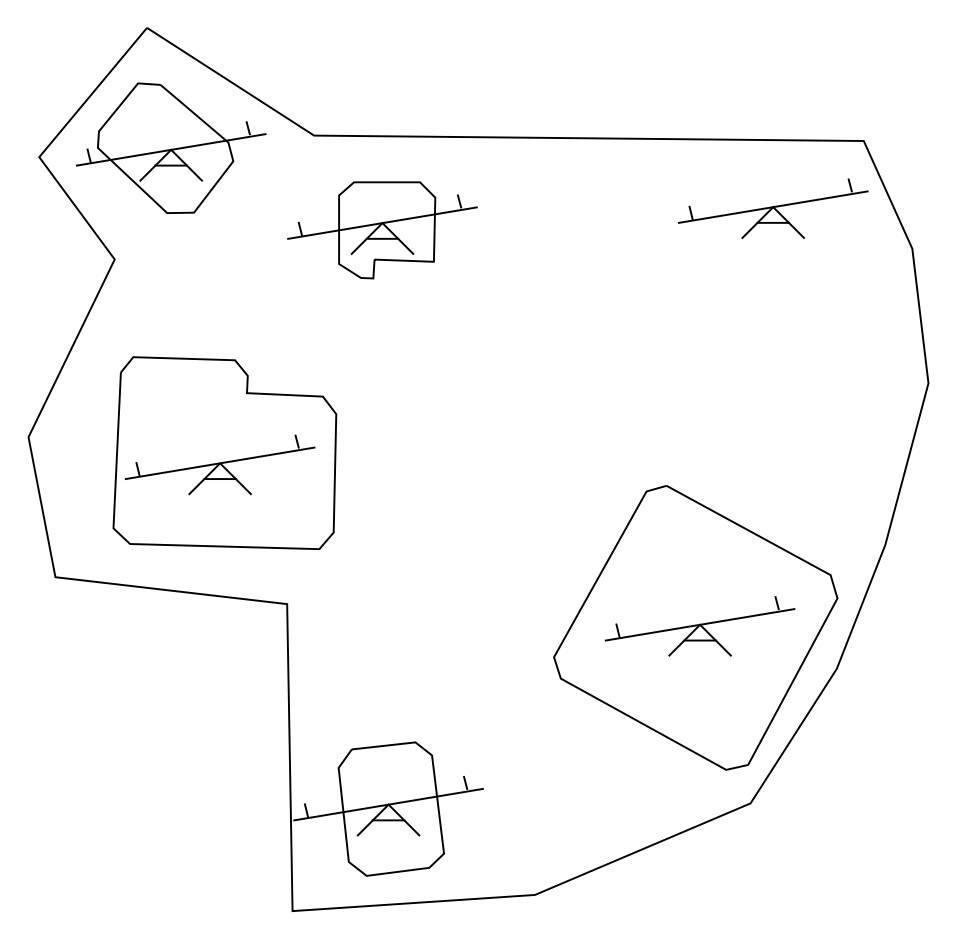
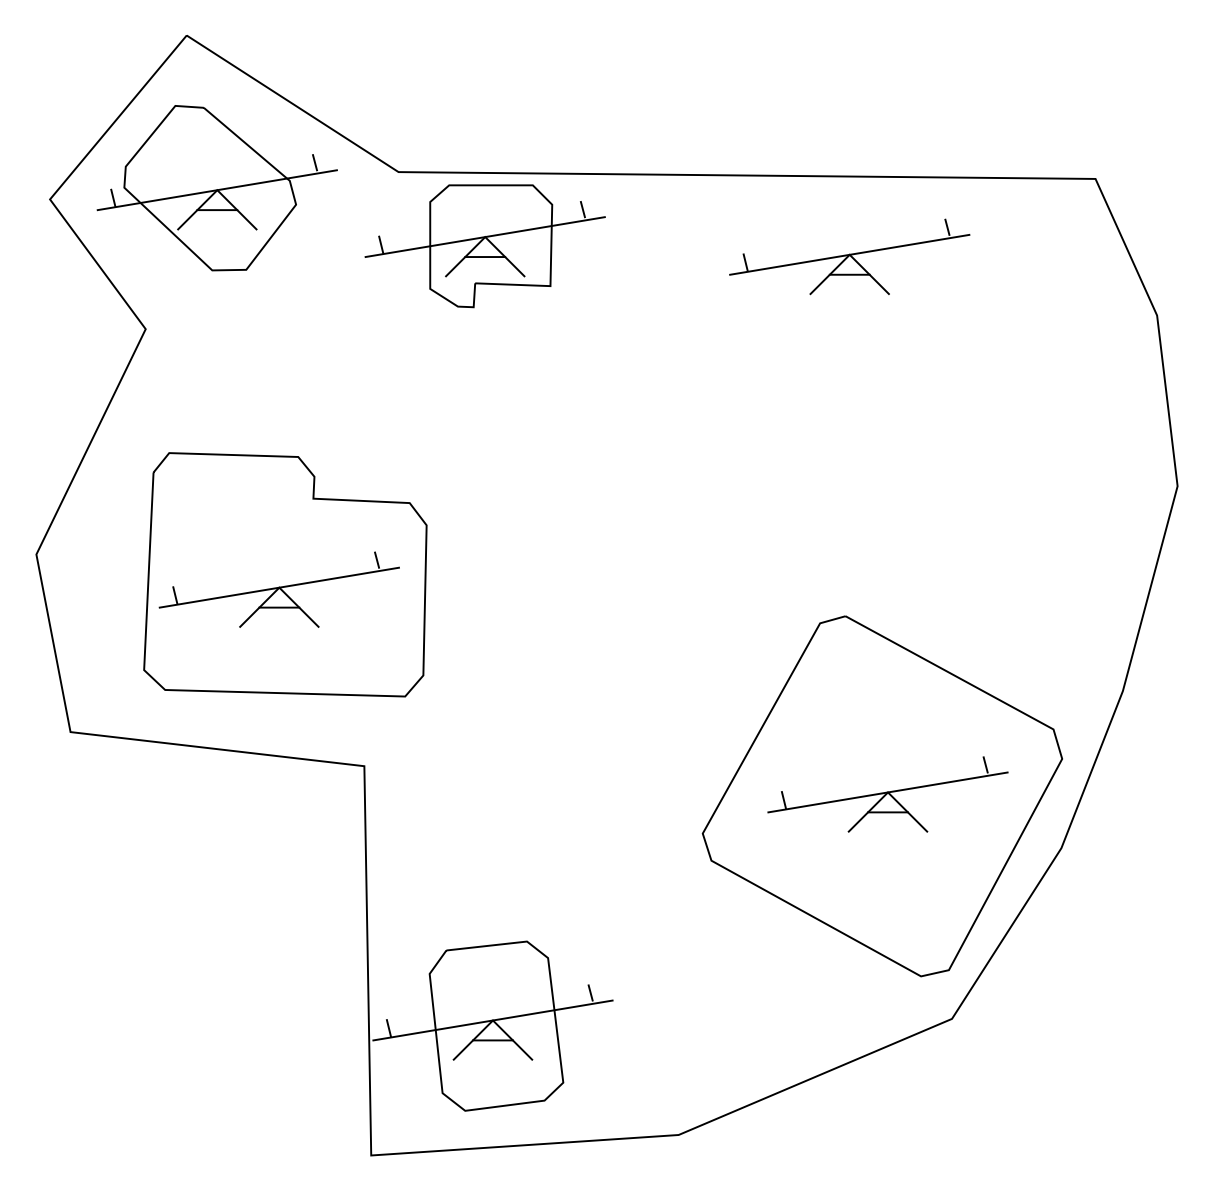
part: (773, 208) -> (849, 256), moved
part: (381, 230) -> (484, 246), moved

